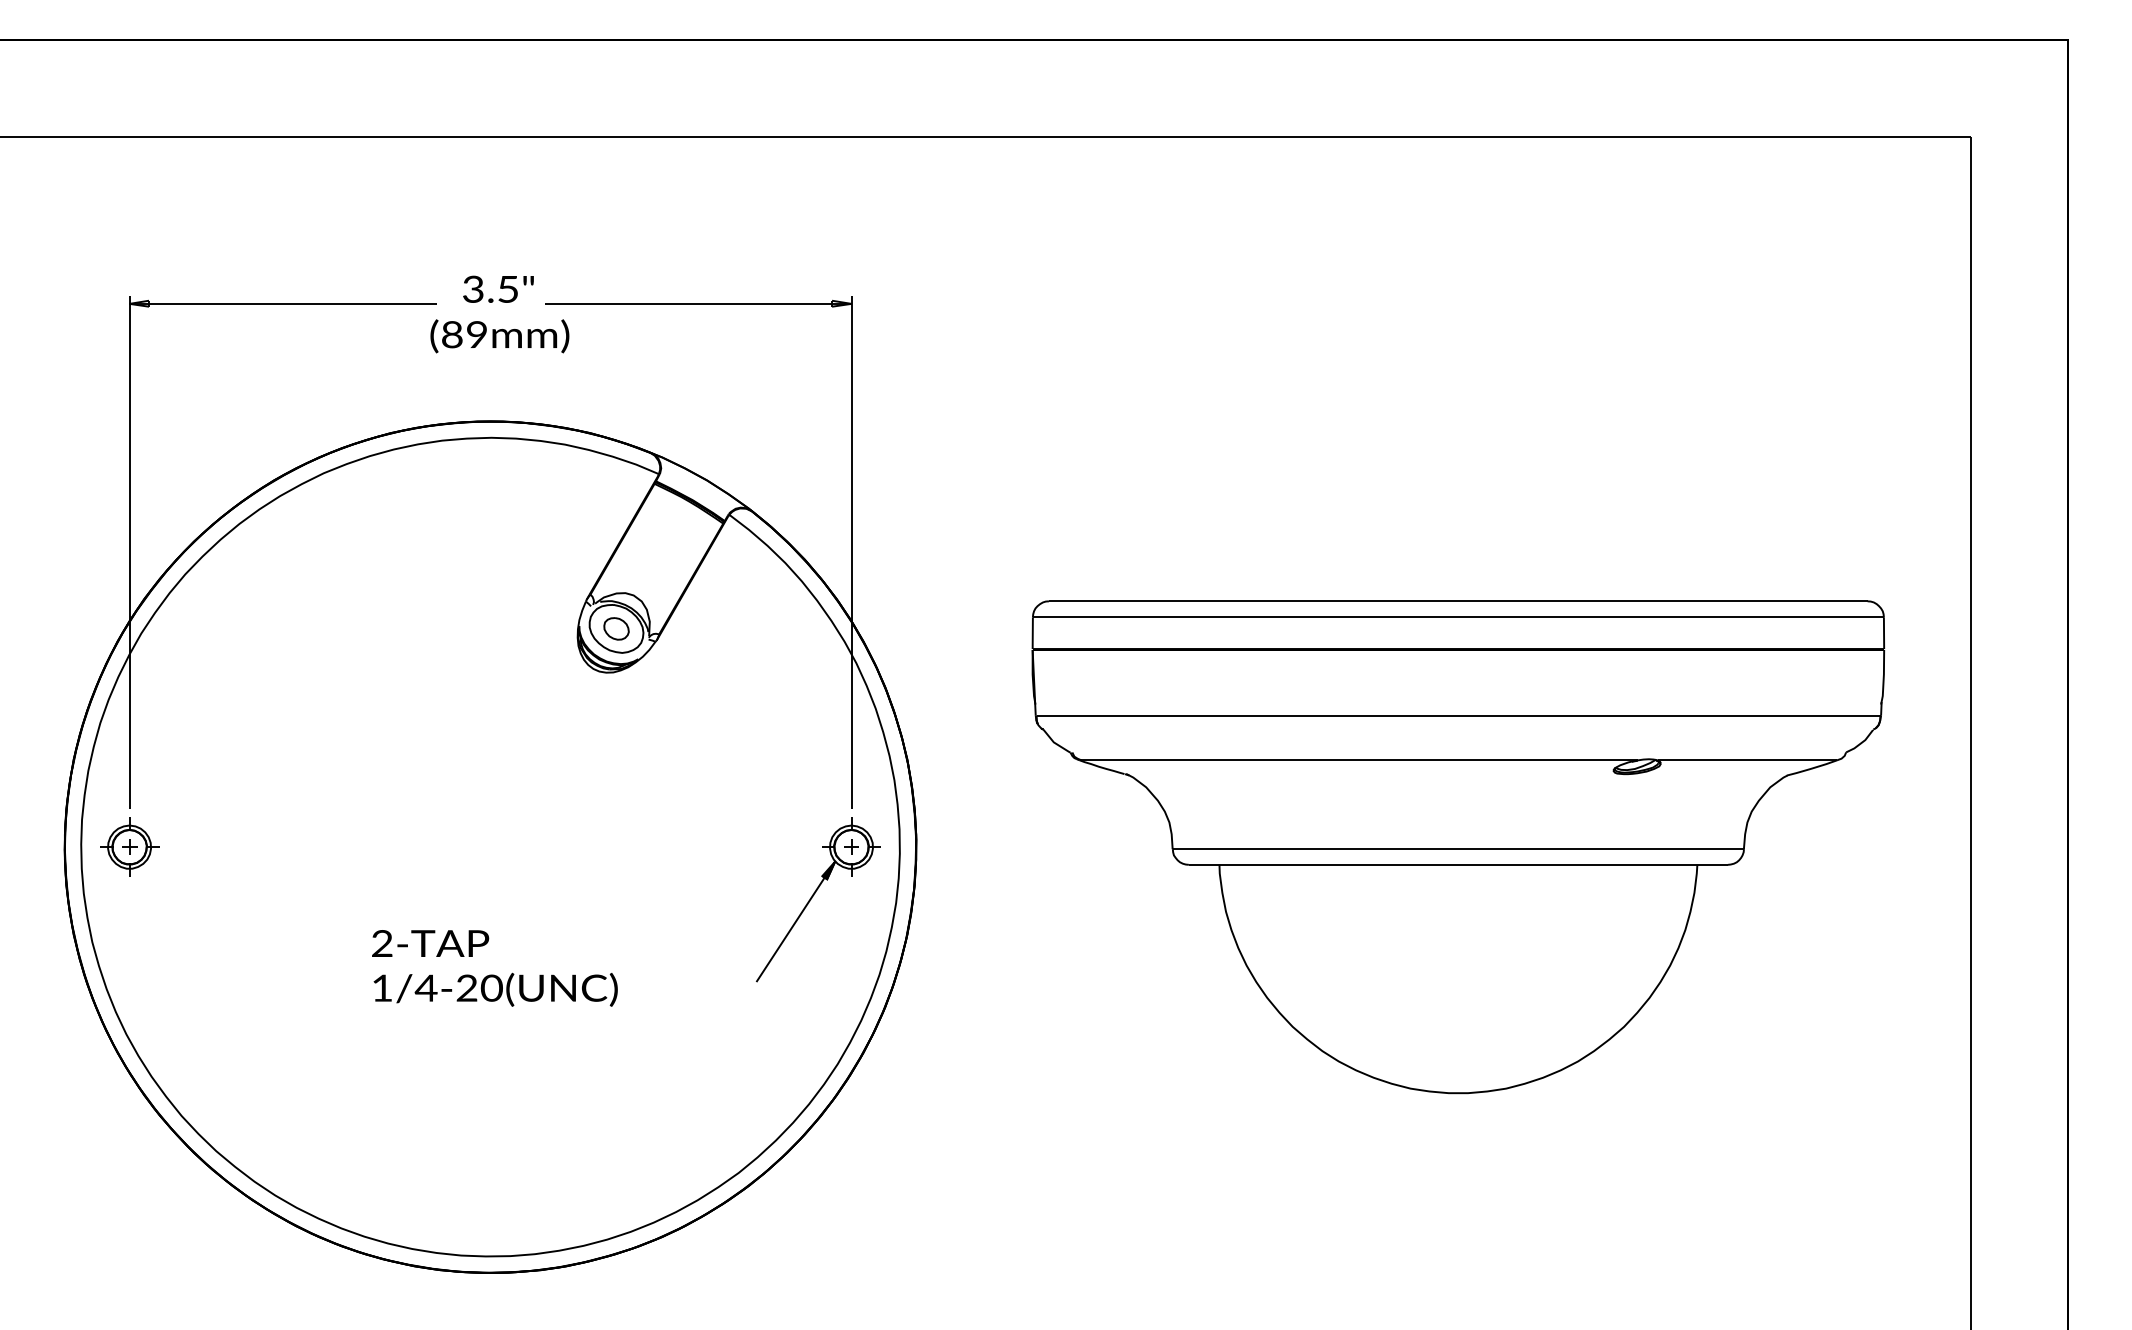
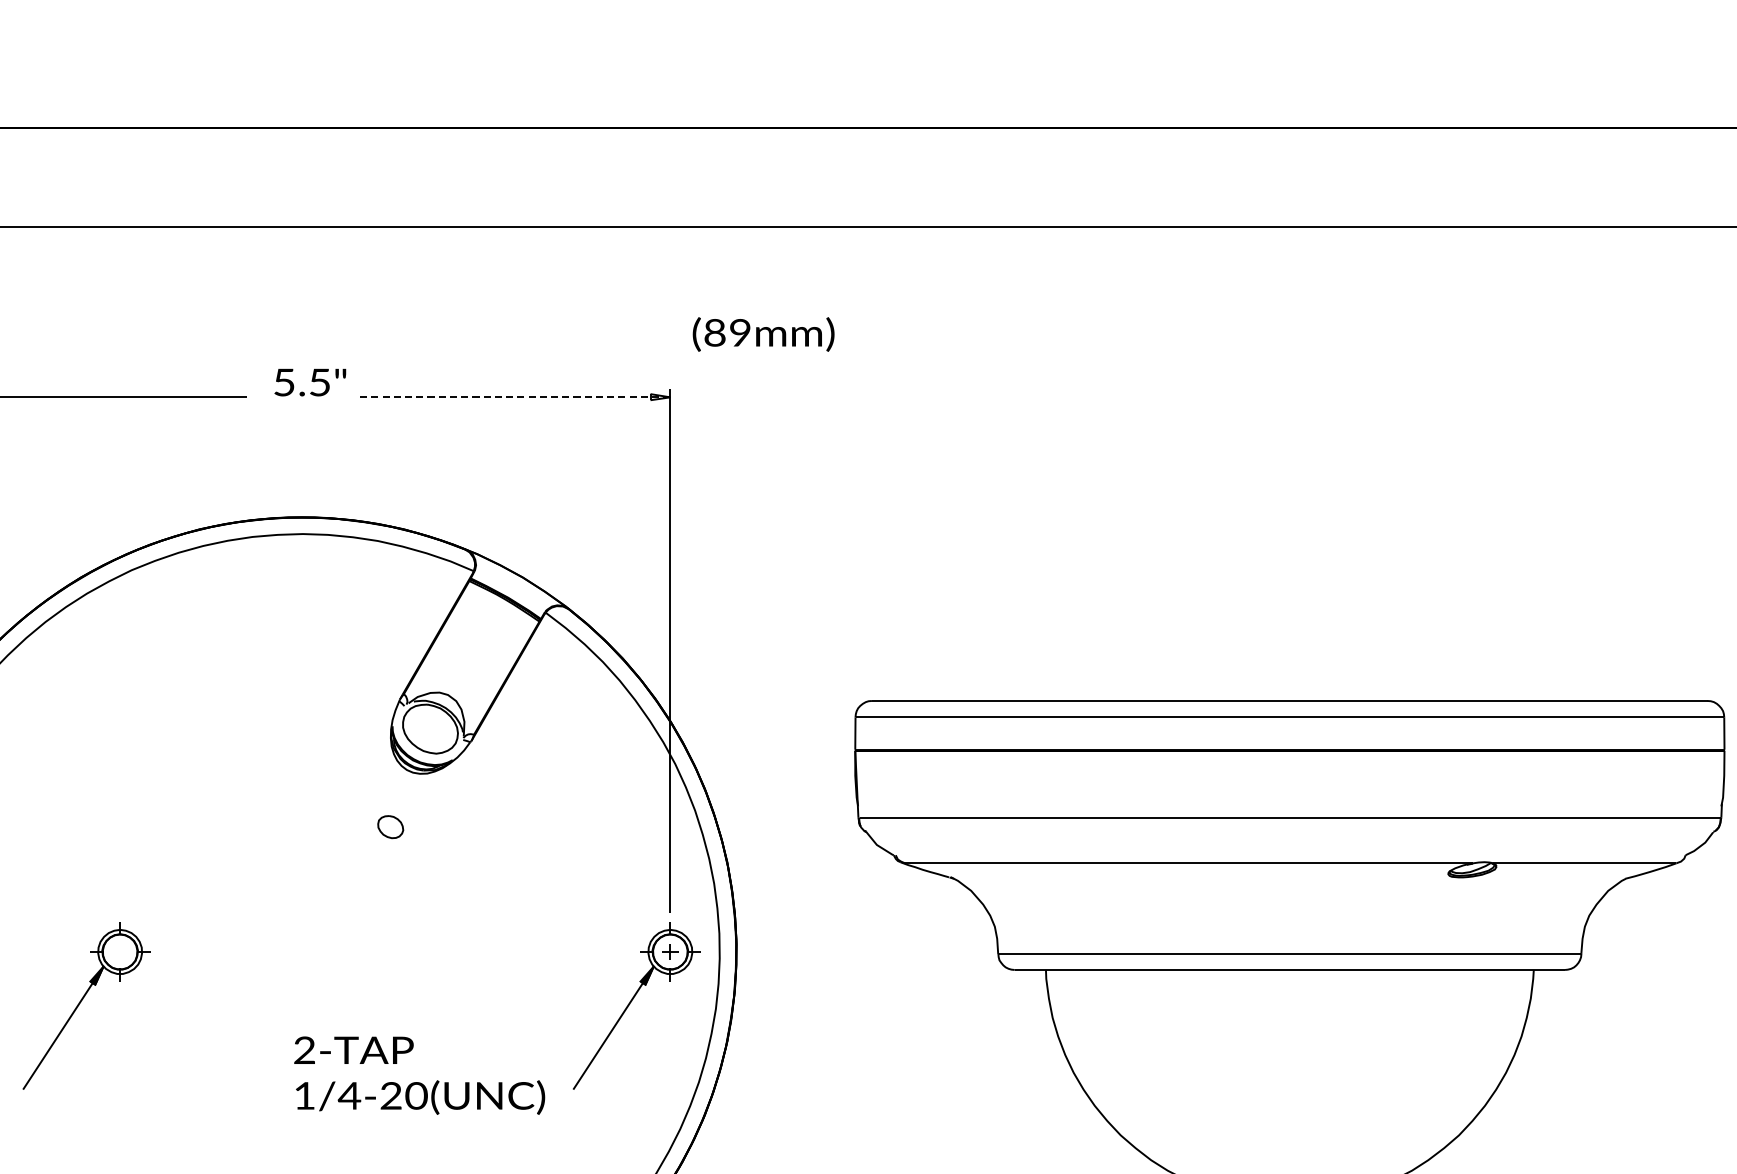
text: (473, 288) -> (284, 381), 3.5" -> 5.5"
line: (697, 303) -> (513, 396), solid -> dashed
text: (499, 336) -> (763, 334), moved
part: (616, 628) -> (390, 826), moved
part: (279, 899) -> (86, 1005), added
text: (494, 968) -> (419, 1075), moved

